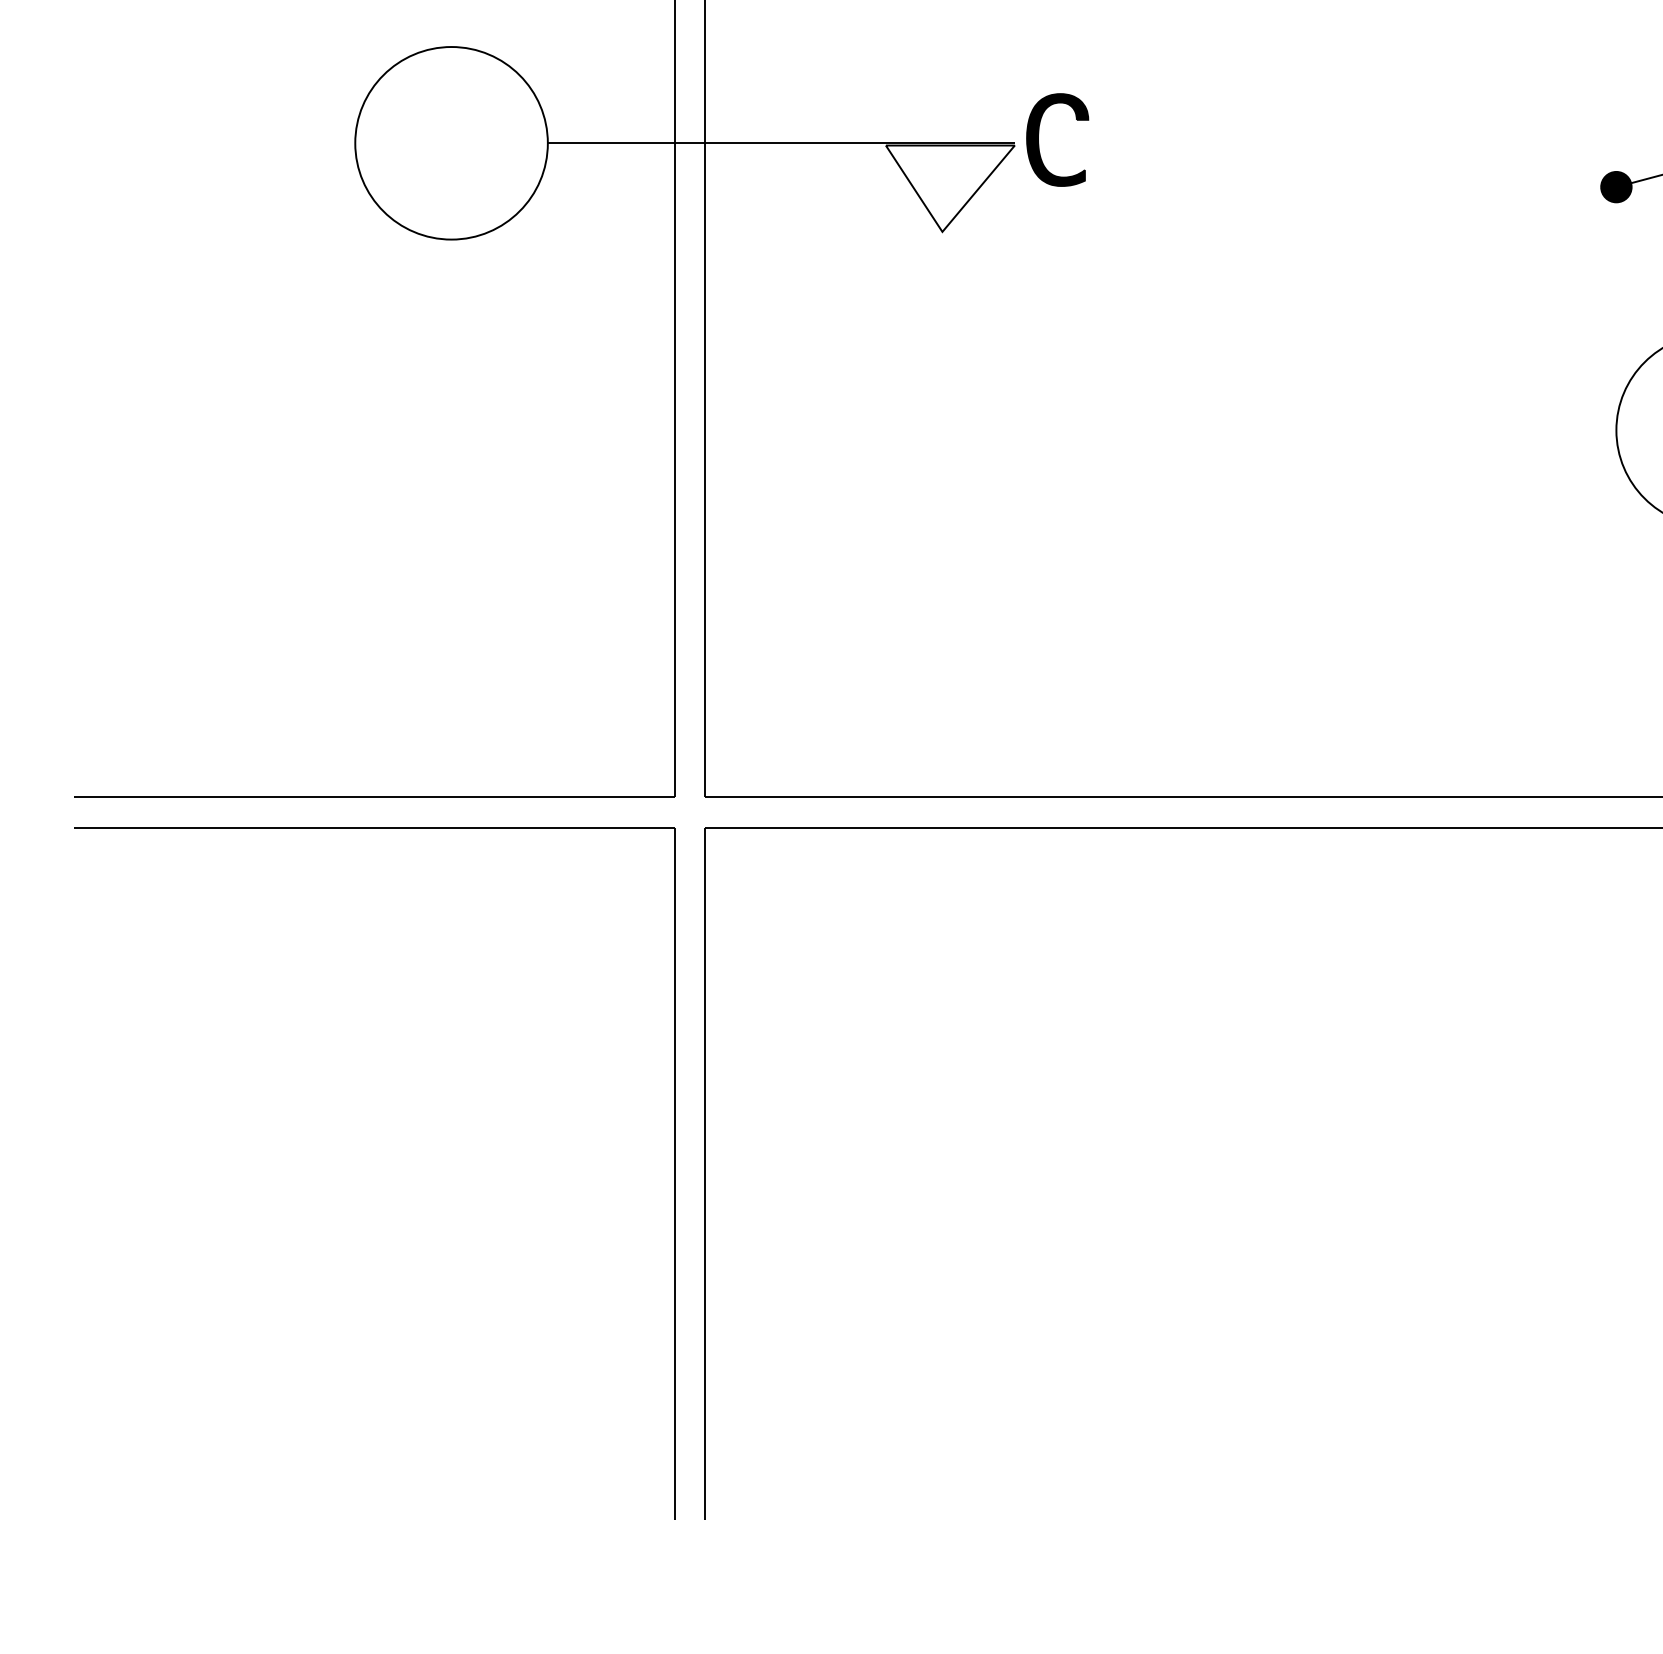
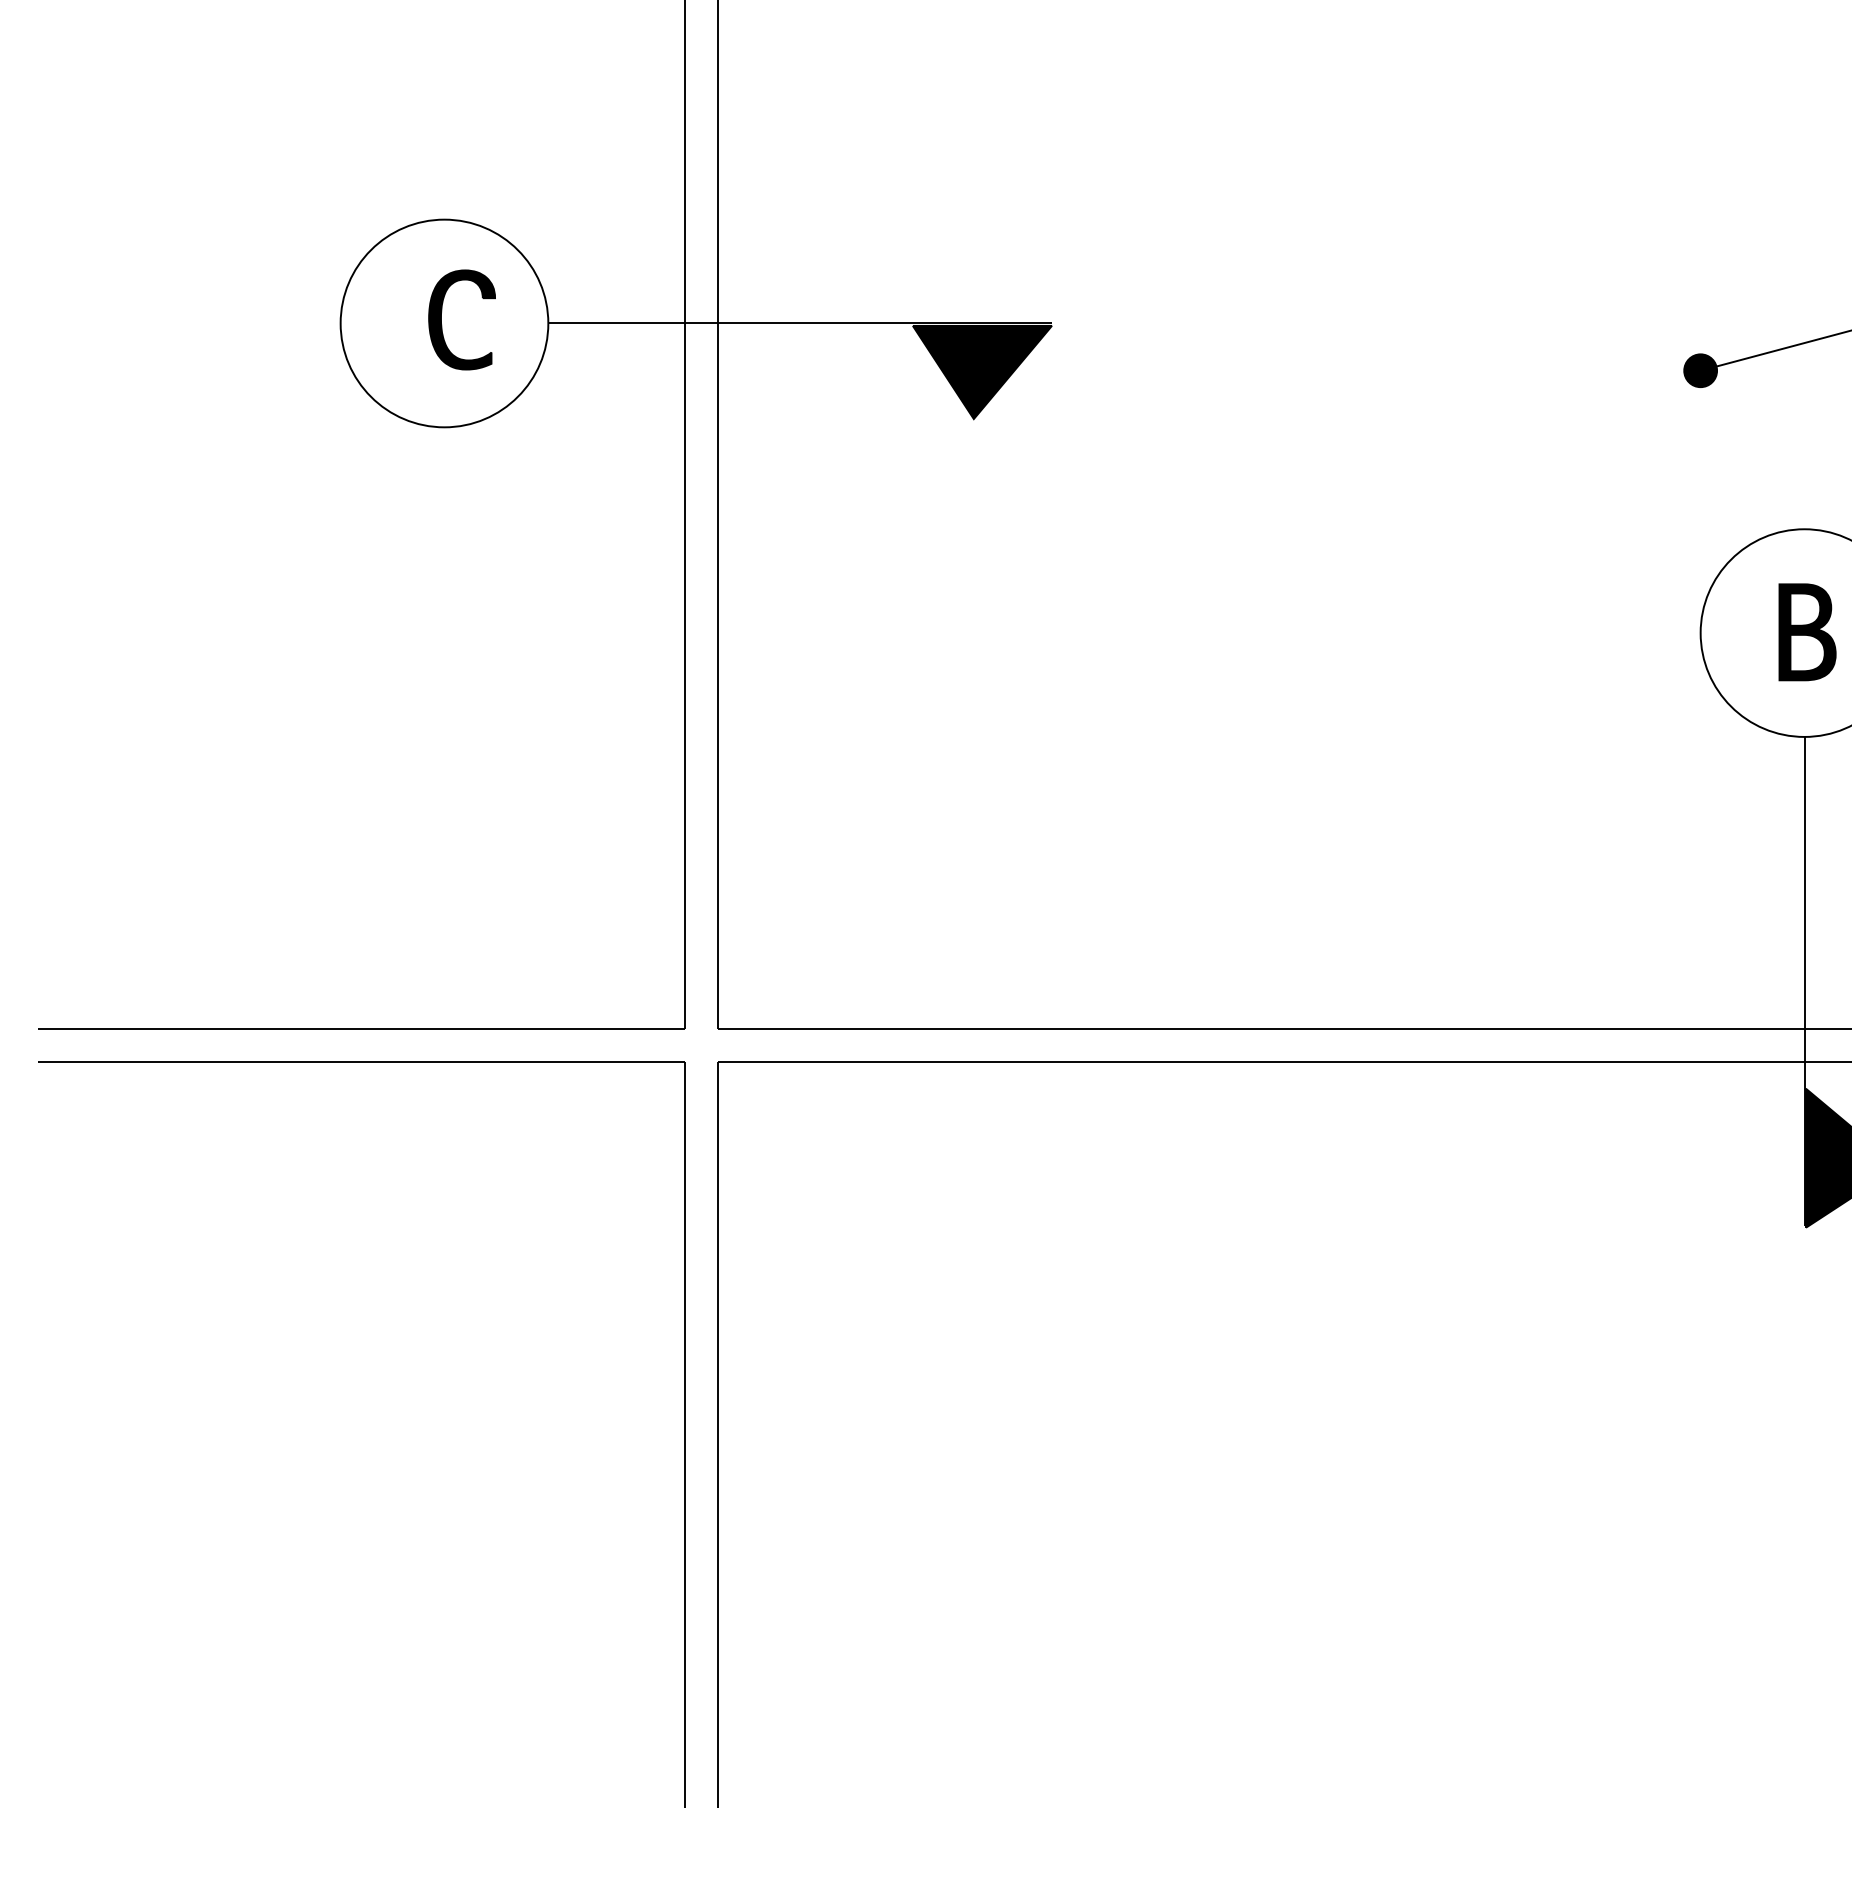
part: (1039, 145) -> (442, 325), moved
fill: (949, 188) -> (981, 372), added

